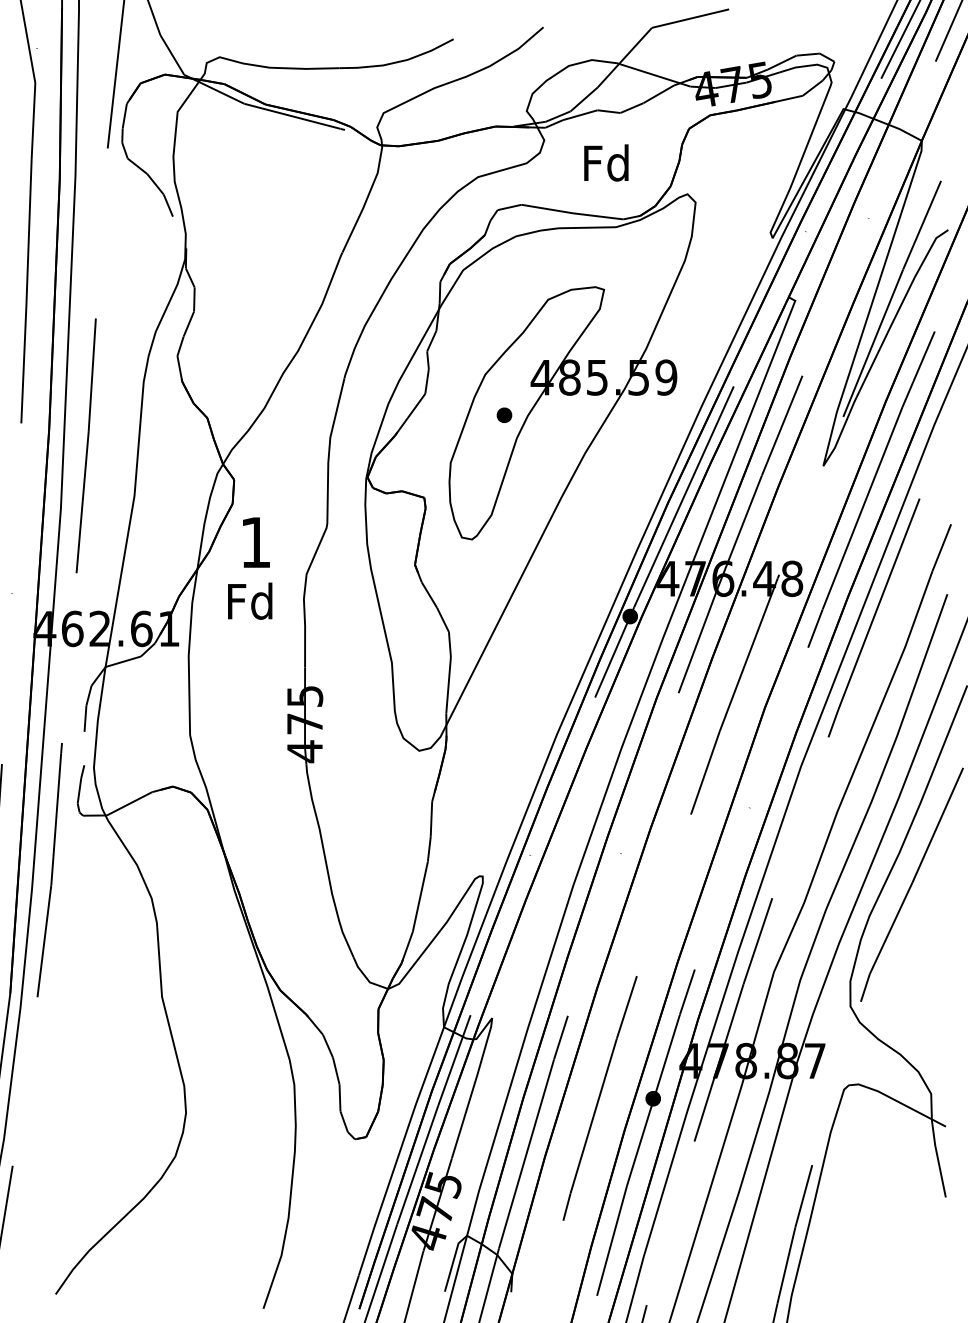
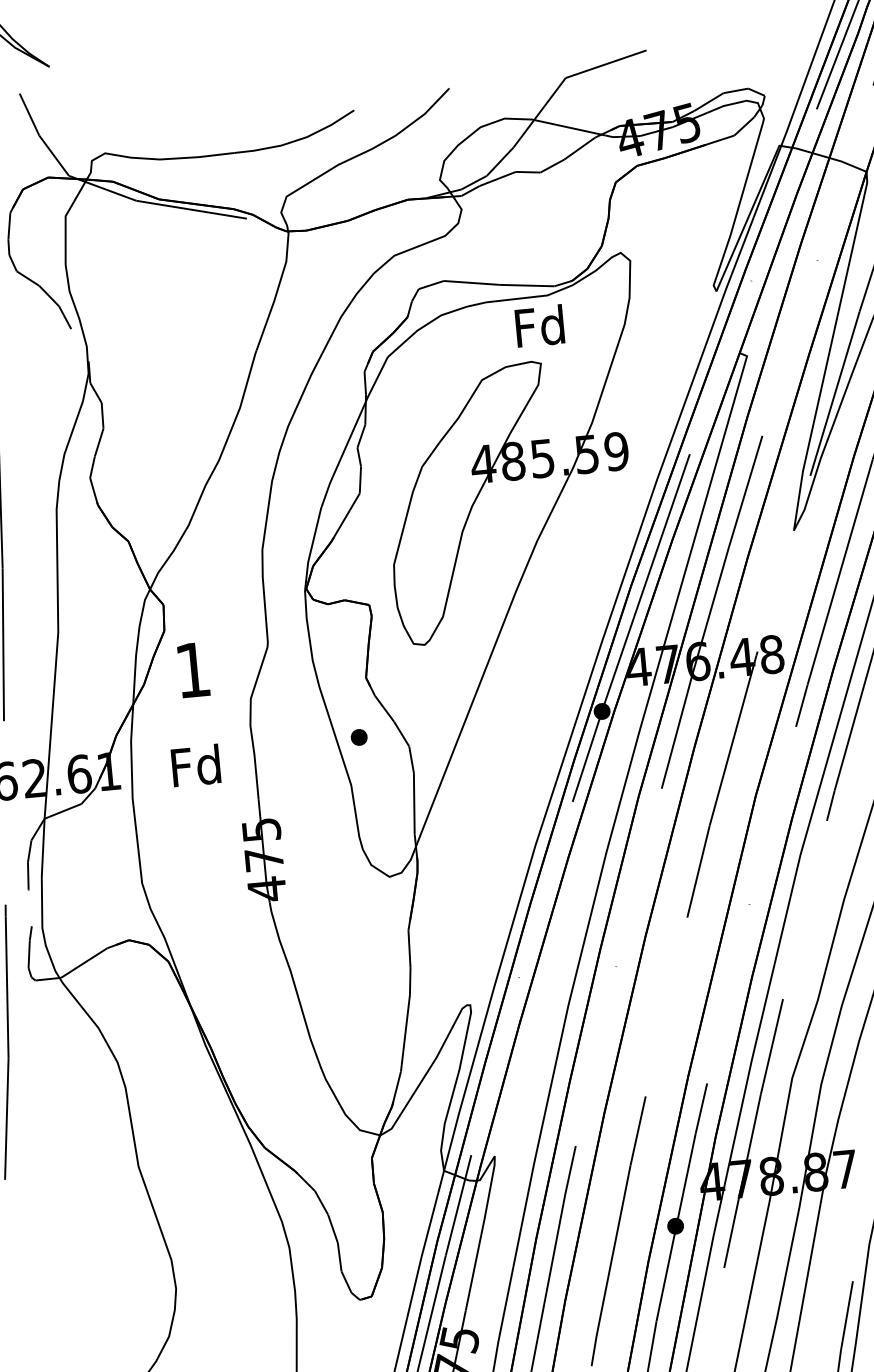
text: (606, 162) -> (539, 325), moved
part: (504, 414) -> (359, 736), moved
text: (250, 600) -> (196, 764), moved

